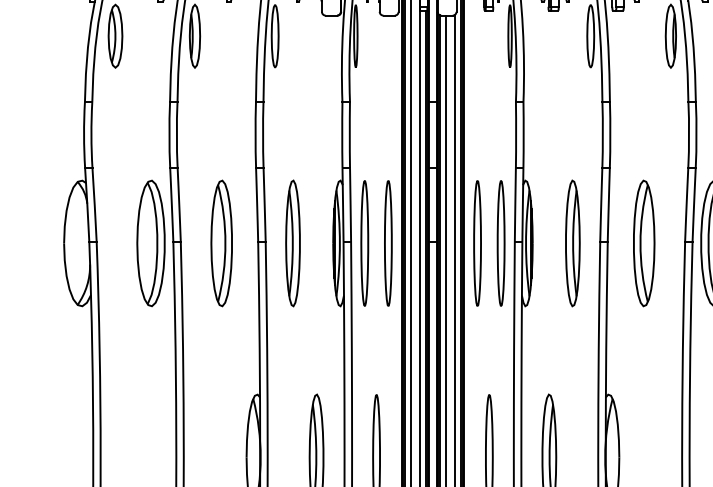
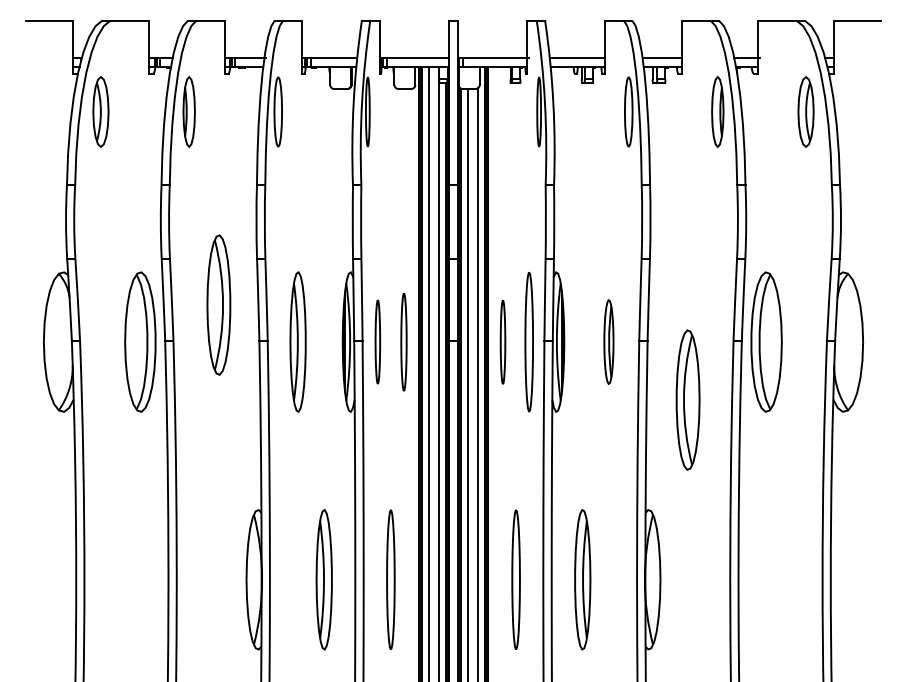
part: (221, 242) -> (218, 304), moved
part: (364, 242) -> (377, 341), size x0.6
part: (572, 242) -> (608, 341), size x0.6
part: (643, 242) -> (687, 399), moved
part: (387, 243) -> (403, 342), size x0.7
part: (477, 243) -> (502, 342), size x0.6

